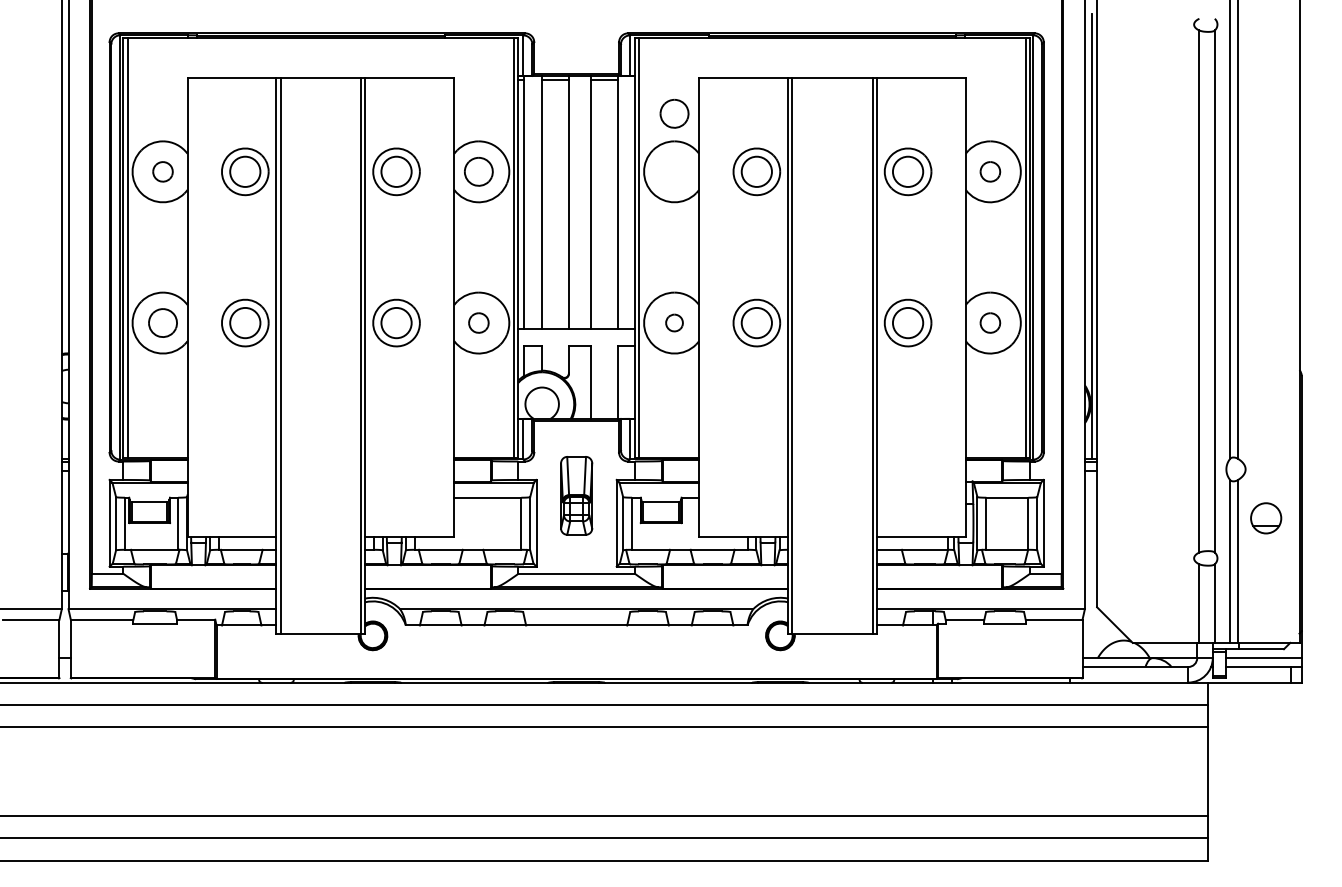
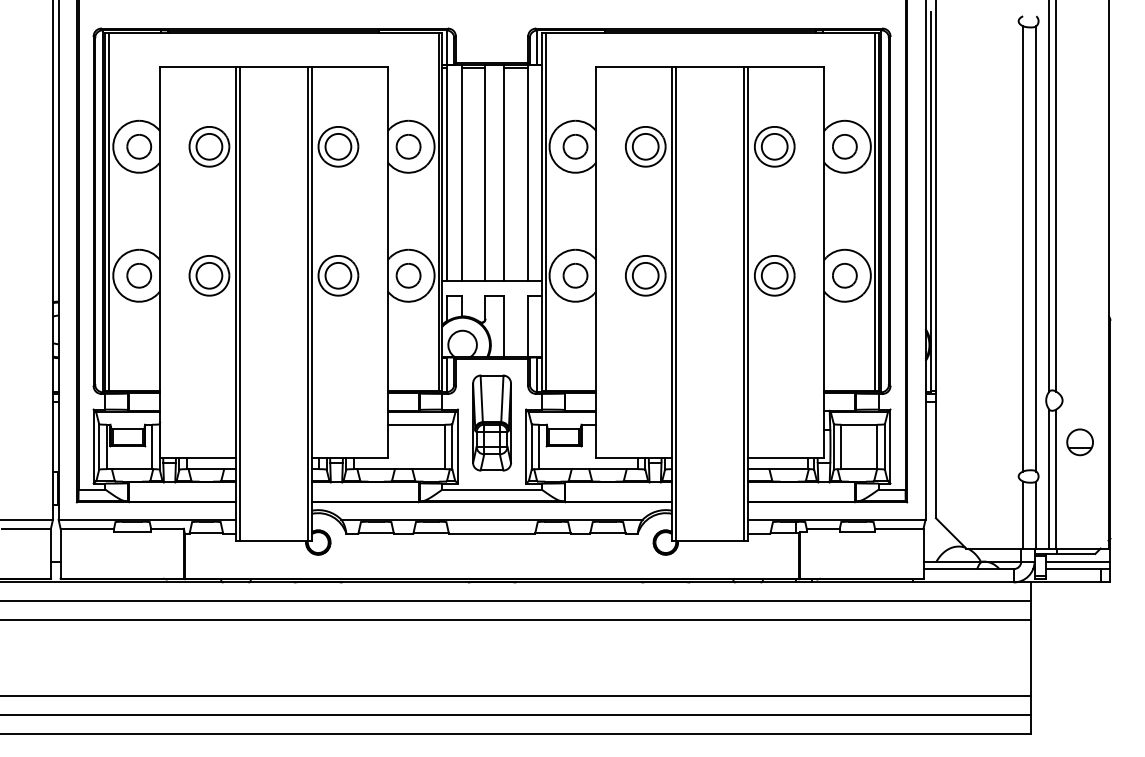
part: (674, 113) -> (575, 146), moved
part: (162, 171) -> (138, 146), size x1.43
part: (990, 171) -> (845, 146), size x1.43
part: (478, 322) -> (408, 275), size x1.43
part: (674, 322) -> (575, 275), size x1.67
part: (990, 322) -> (845, 275), size x1.43
part: (576, 495) -> (491, 422), size x1.43

